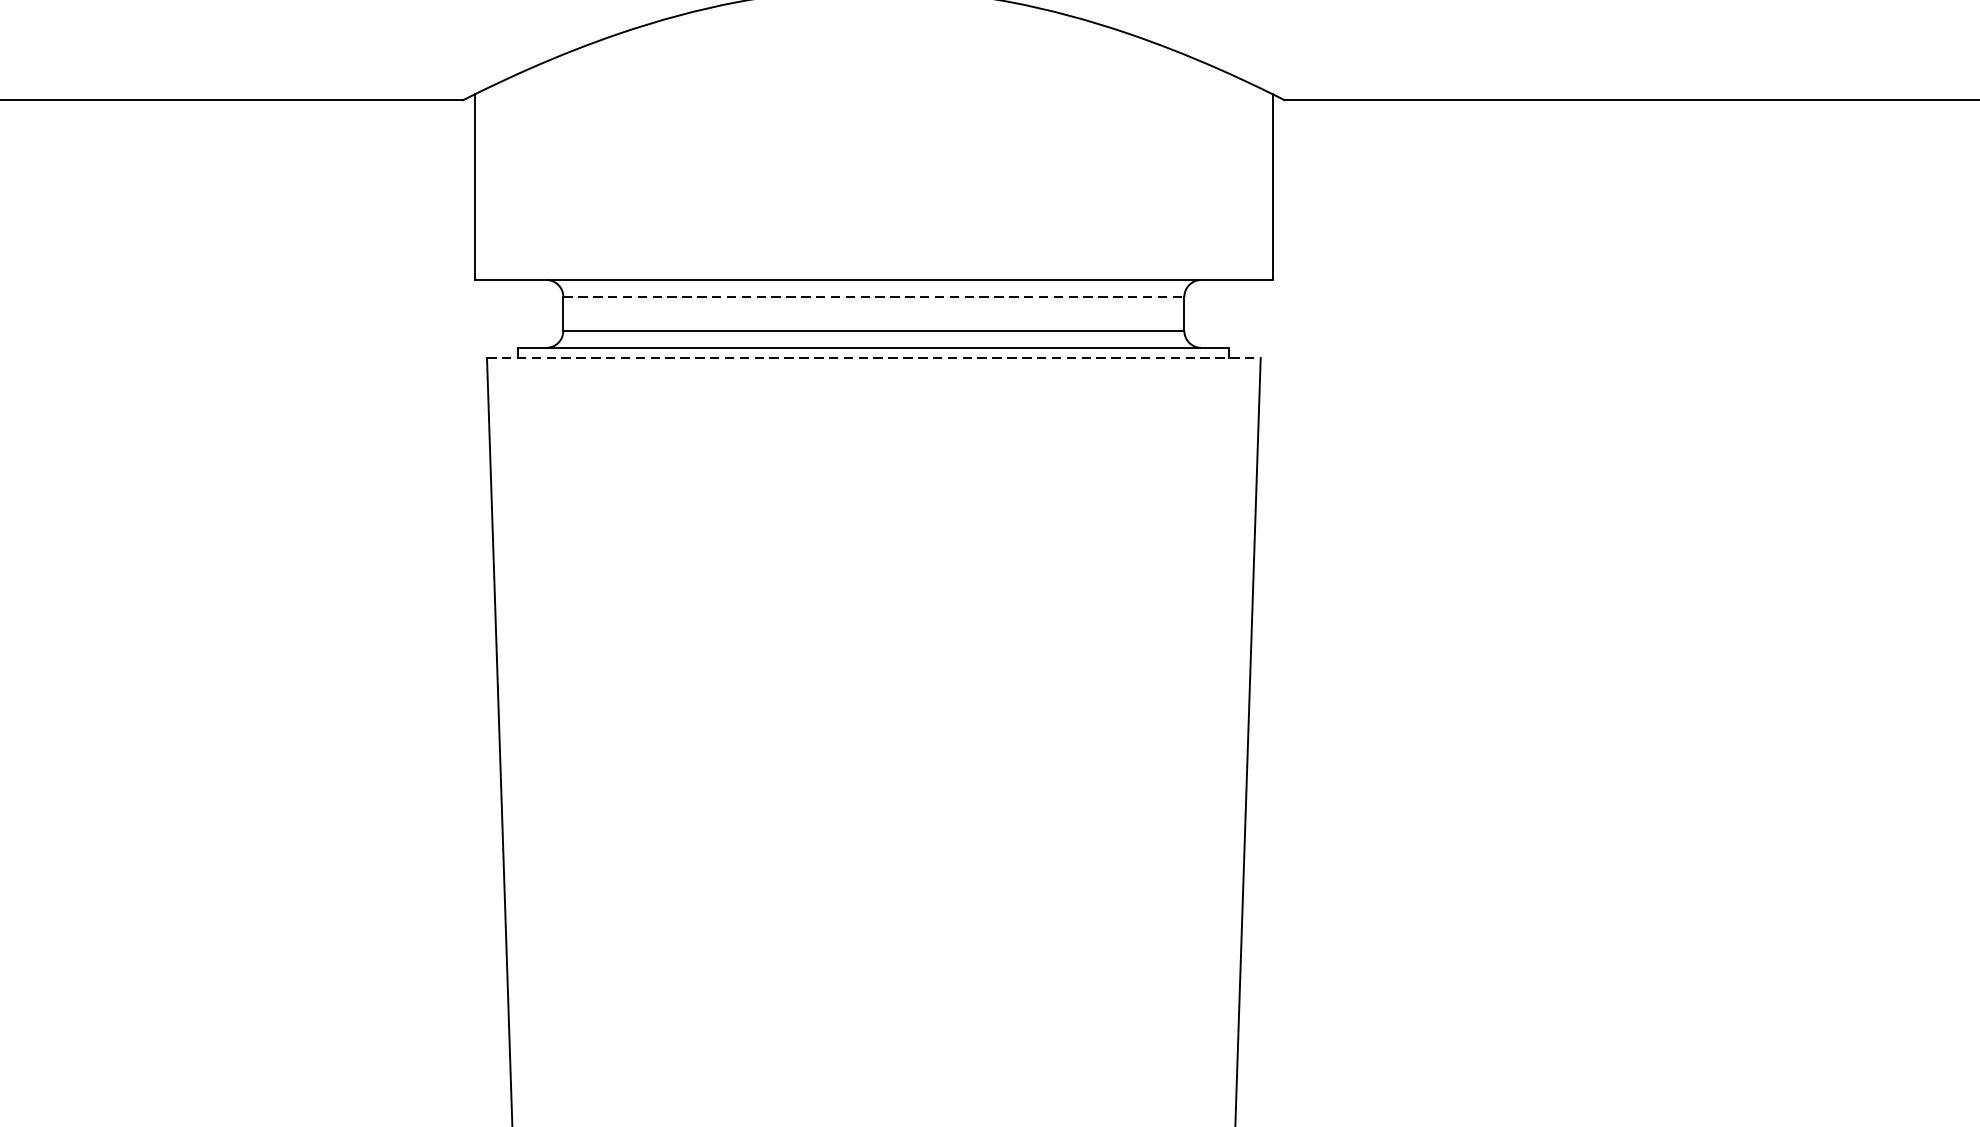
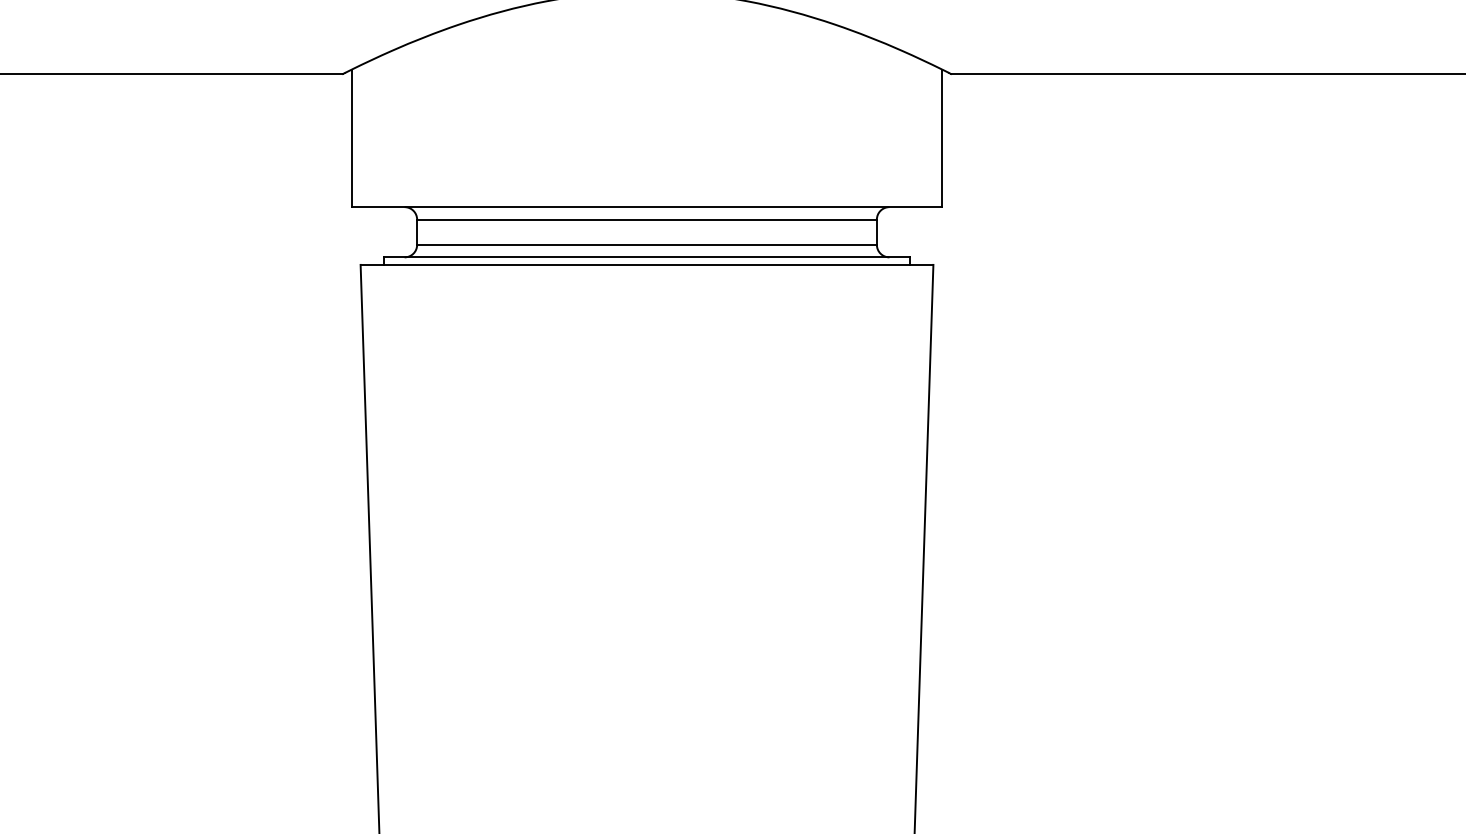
line: (874, 296) -> (647, 219), dashed -> solid
line: (874, 357) -> (647, 264), dashed -> solid

